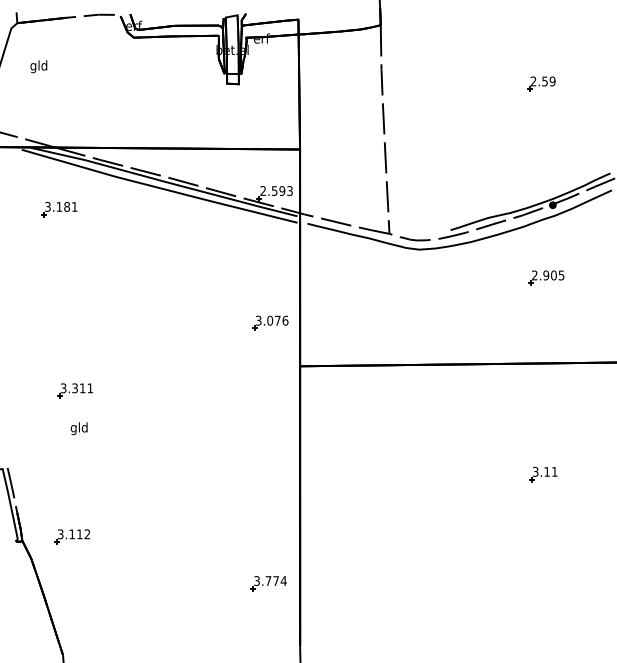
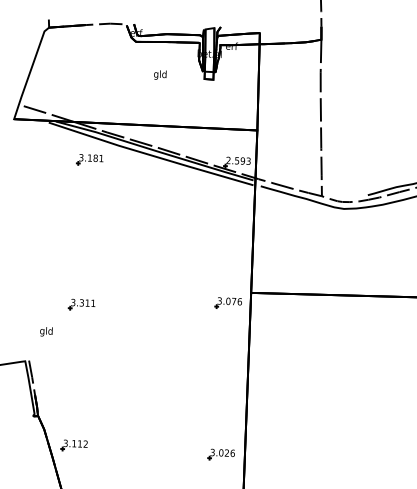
text: (38, 66) -> (160, 74), moved
part: (59, 209) -> (89, 160), moved
part: (270, 322) -> (228, 302), moved
text: (78, 428) -> (45, 331), moved
part: (72, 536) -> (74, 445), moved
text: (275, 580) -> (226, 452), 3.774 -> 3.026

